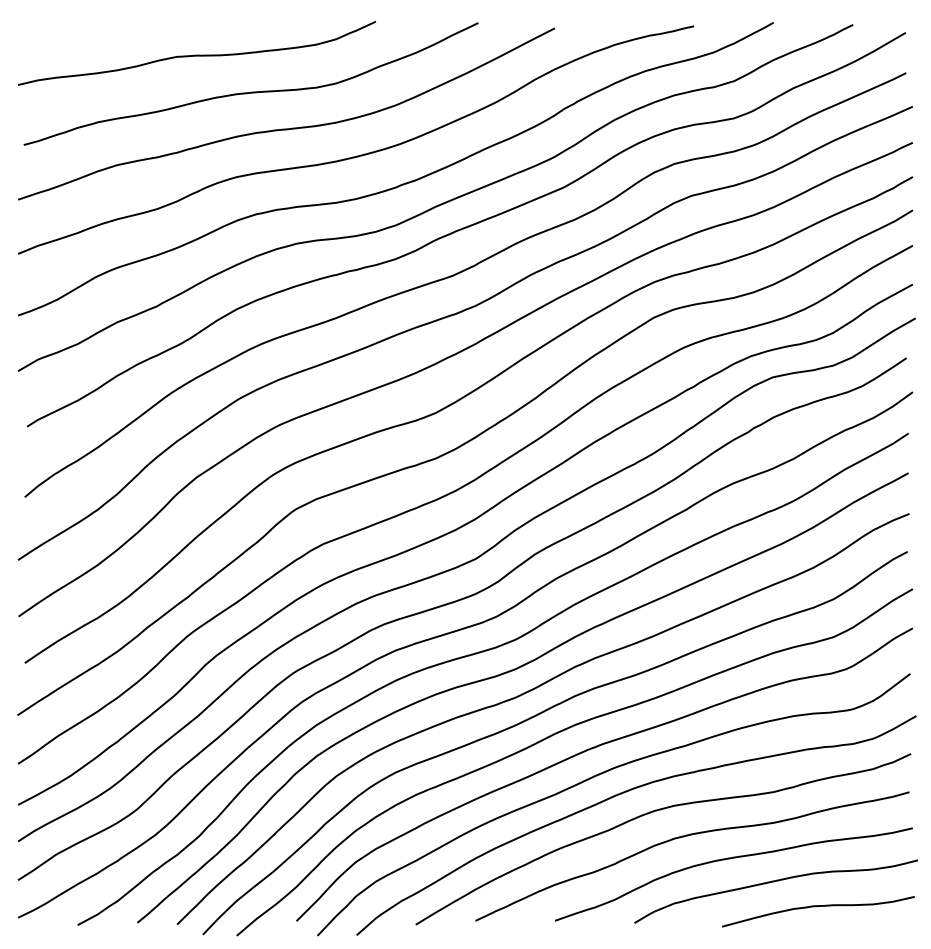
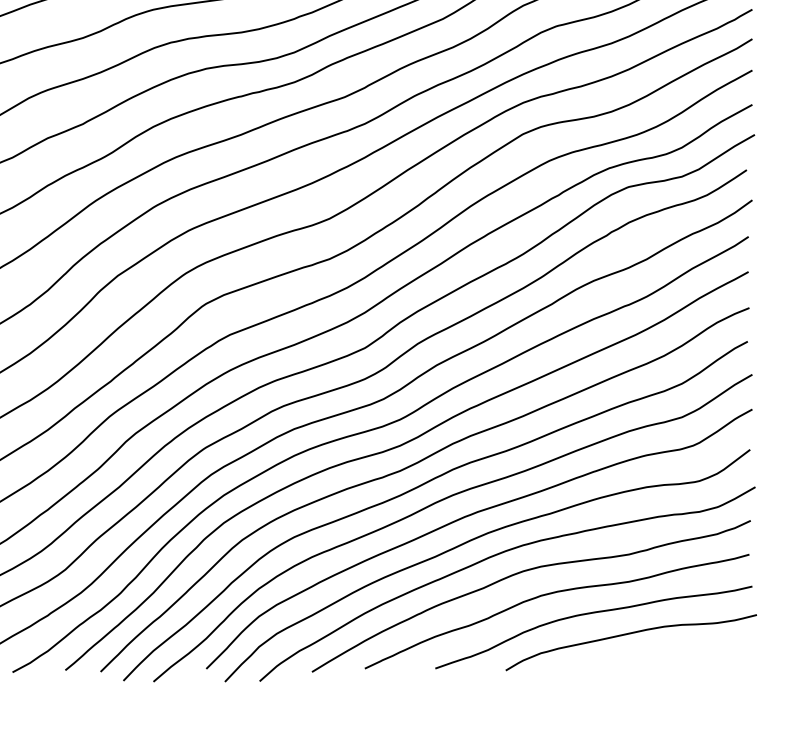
curve: (818, 906) -> (668, 655), removed

